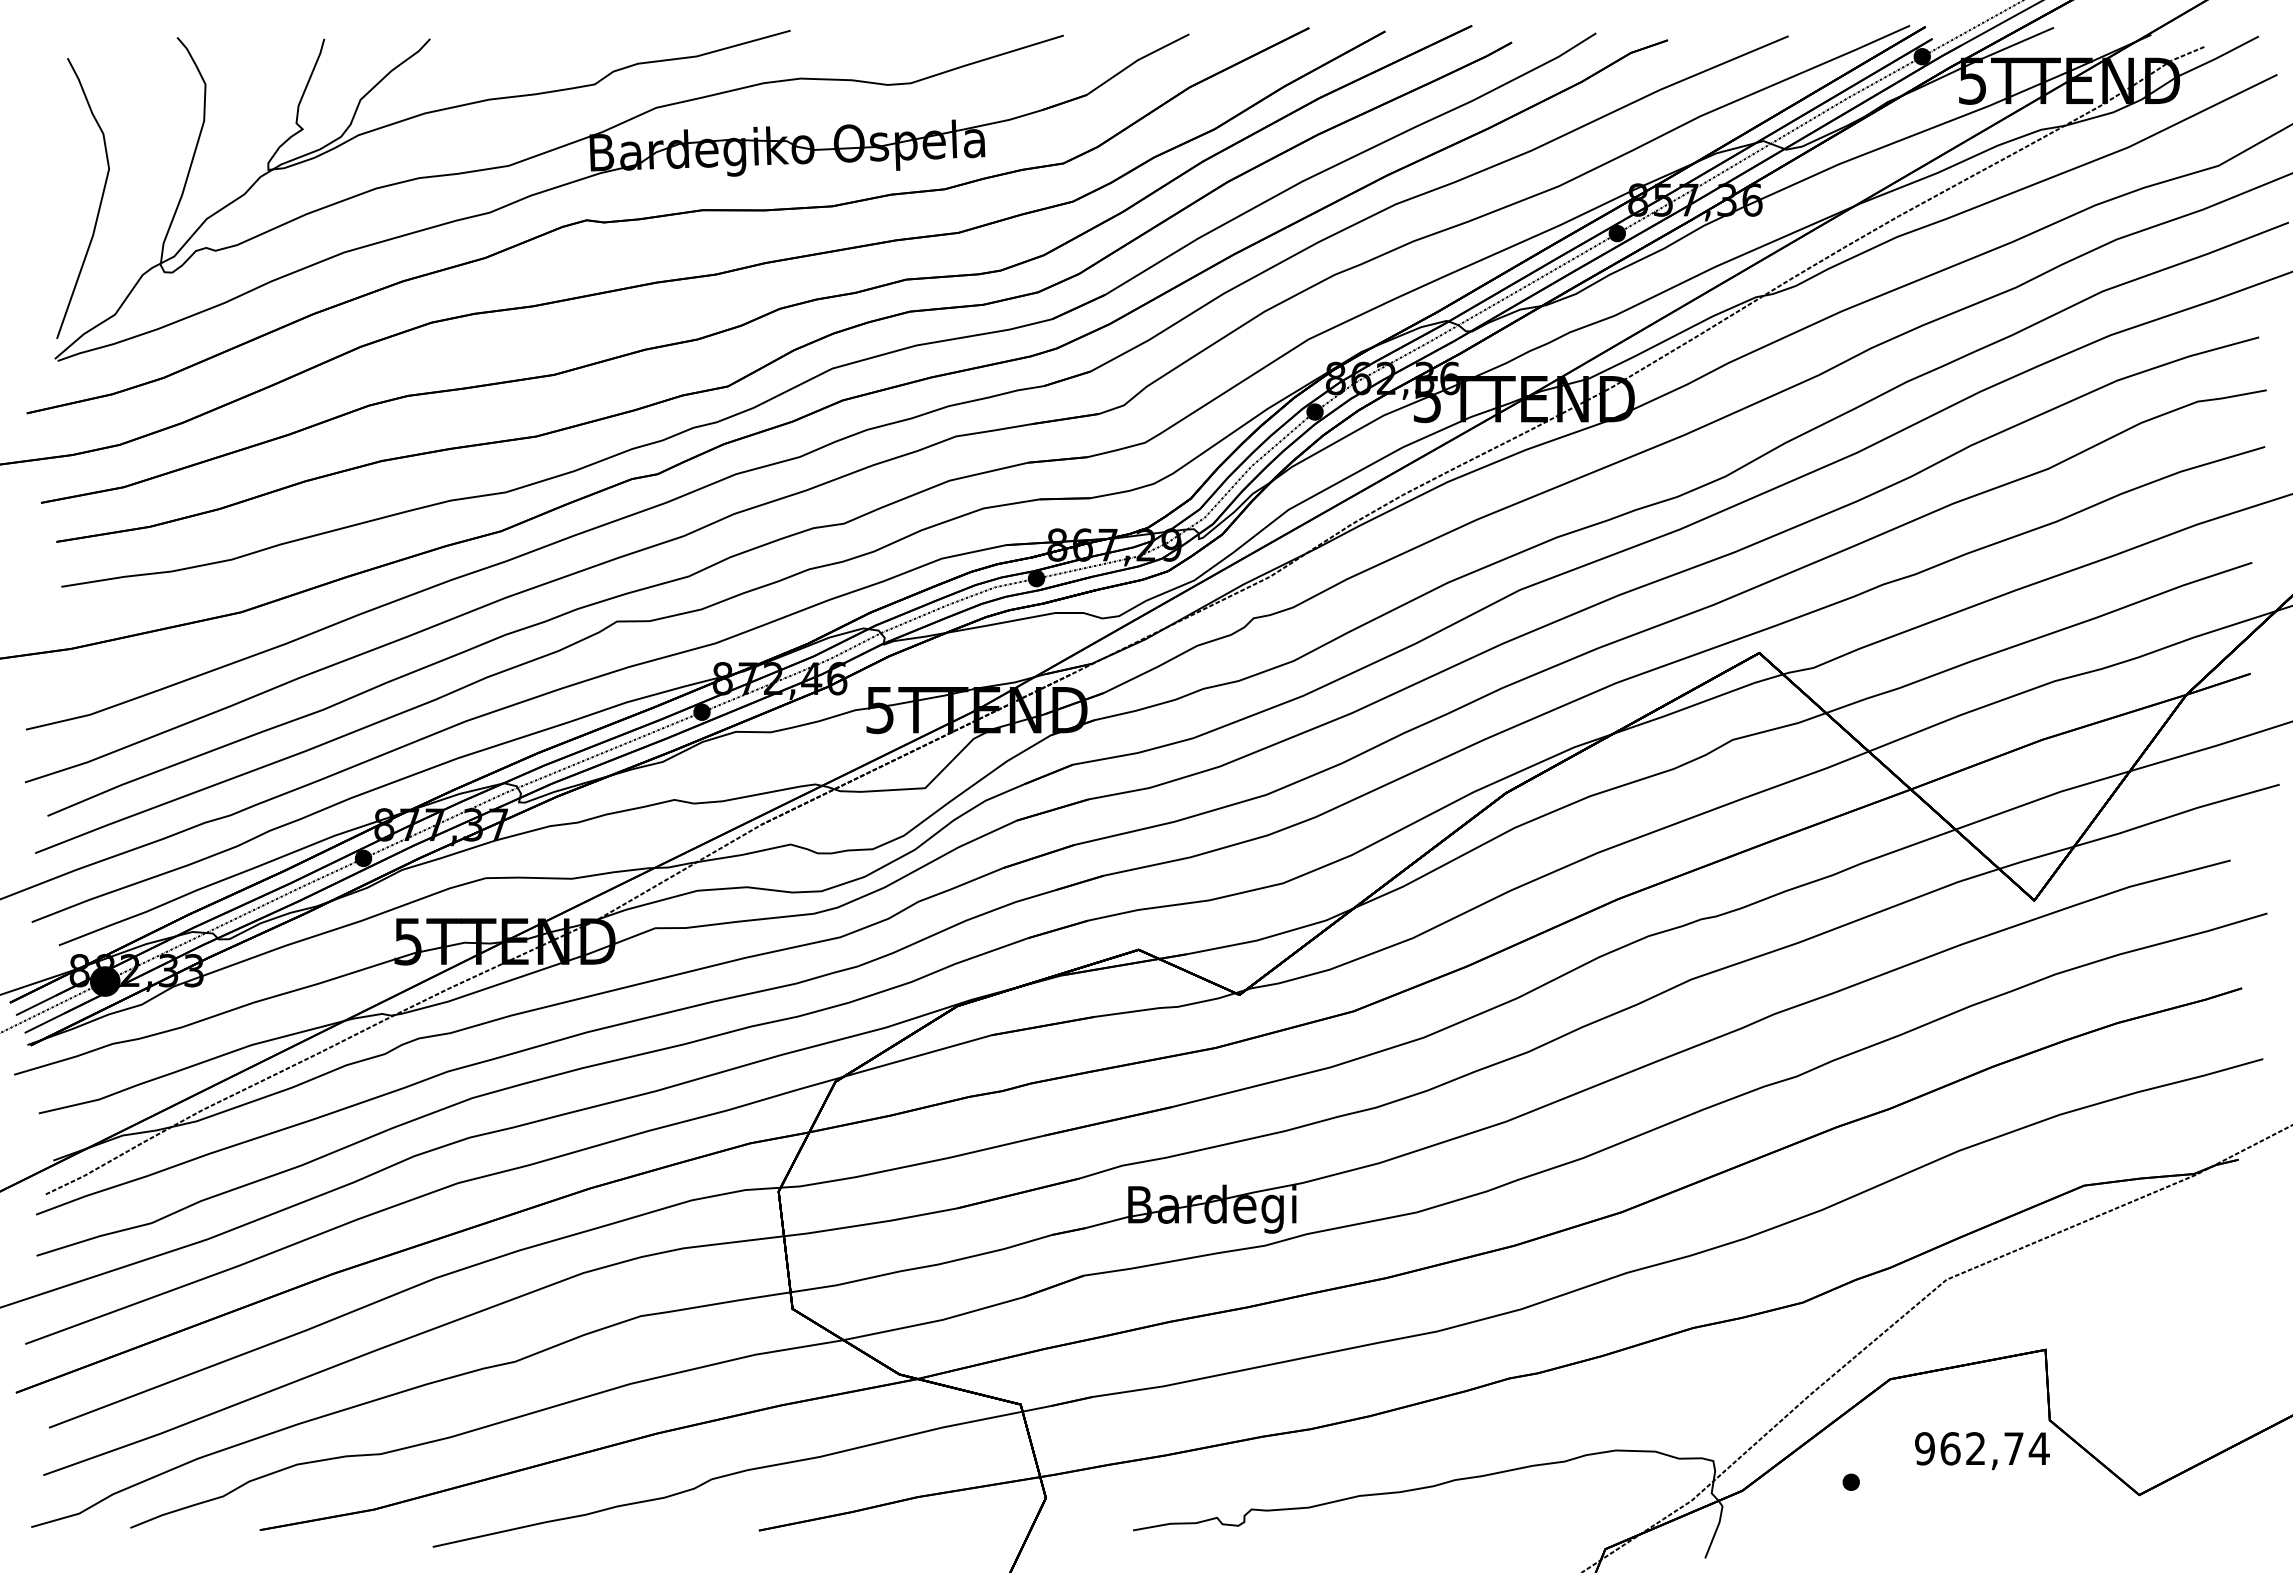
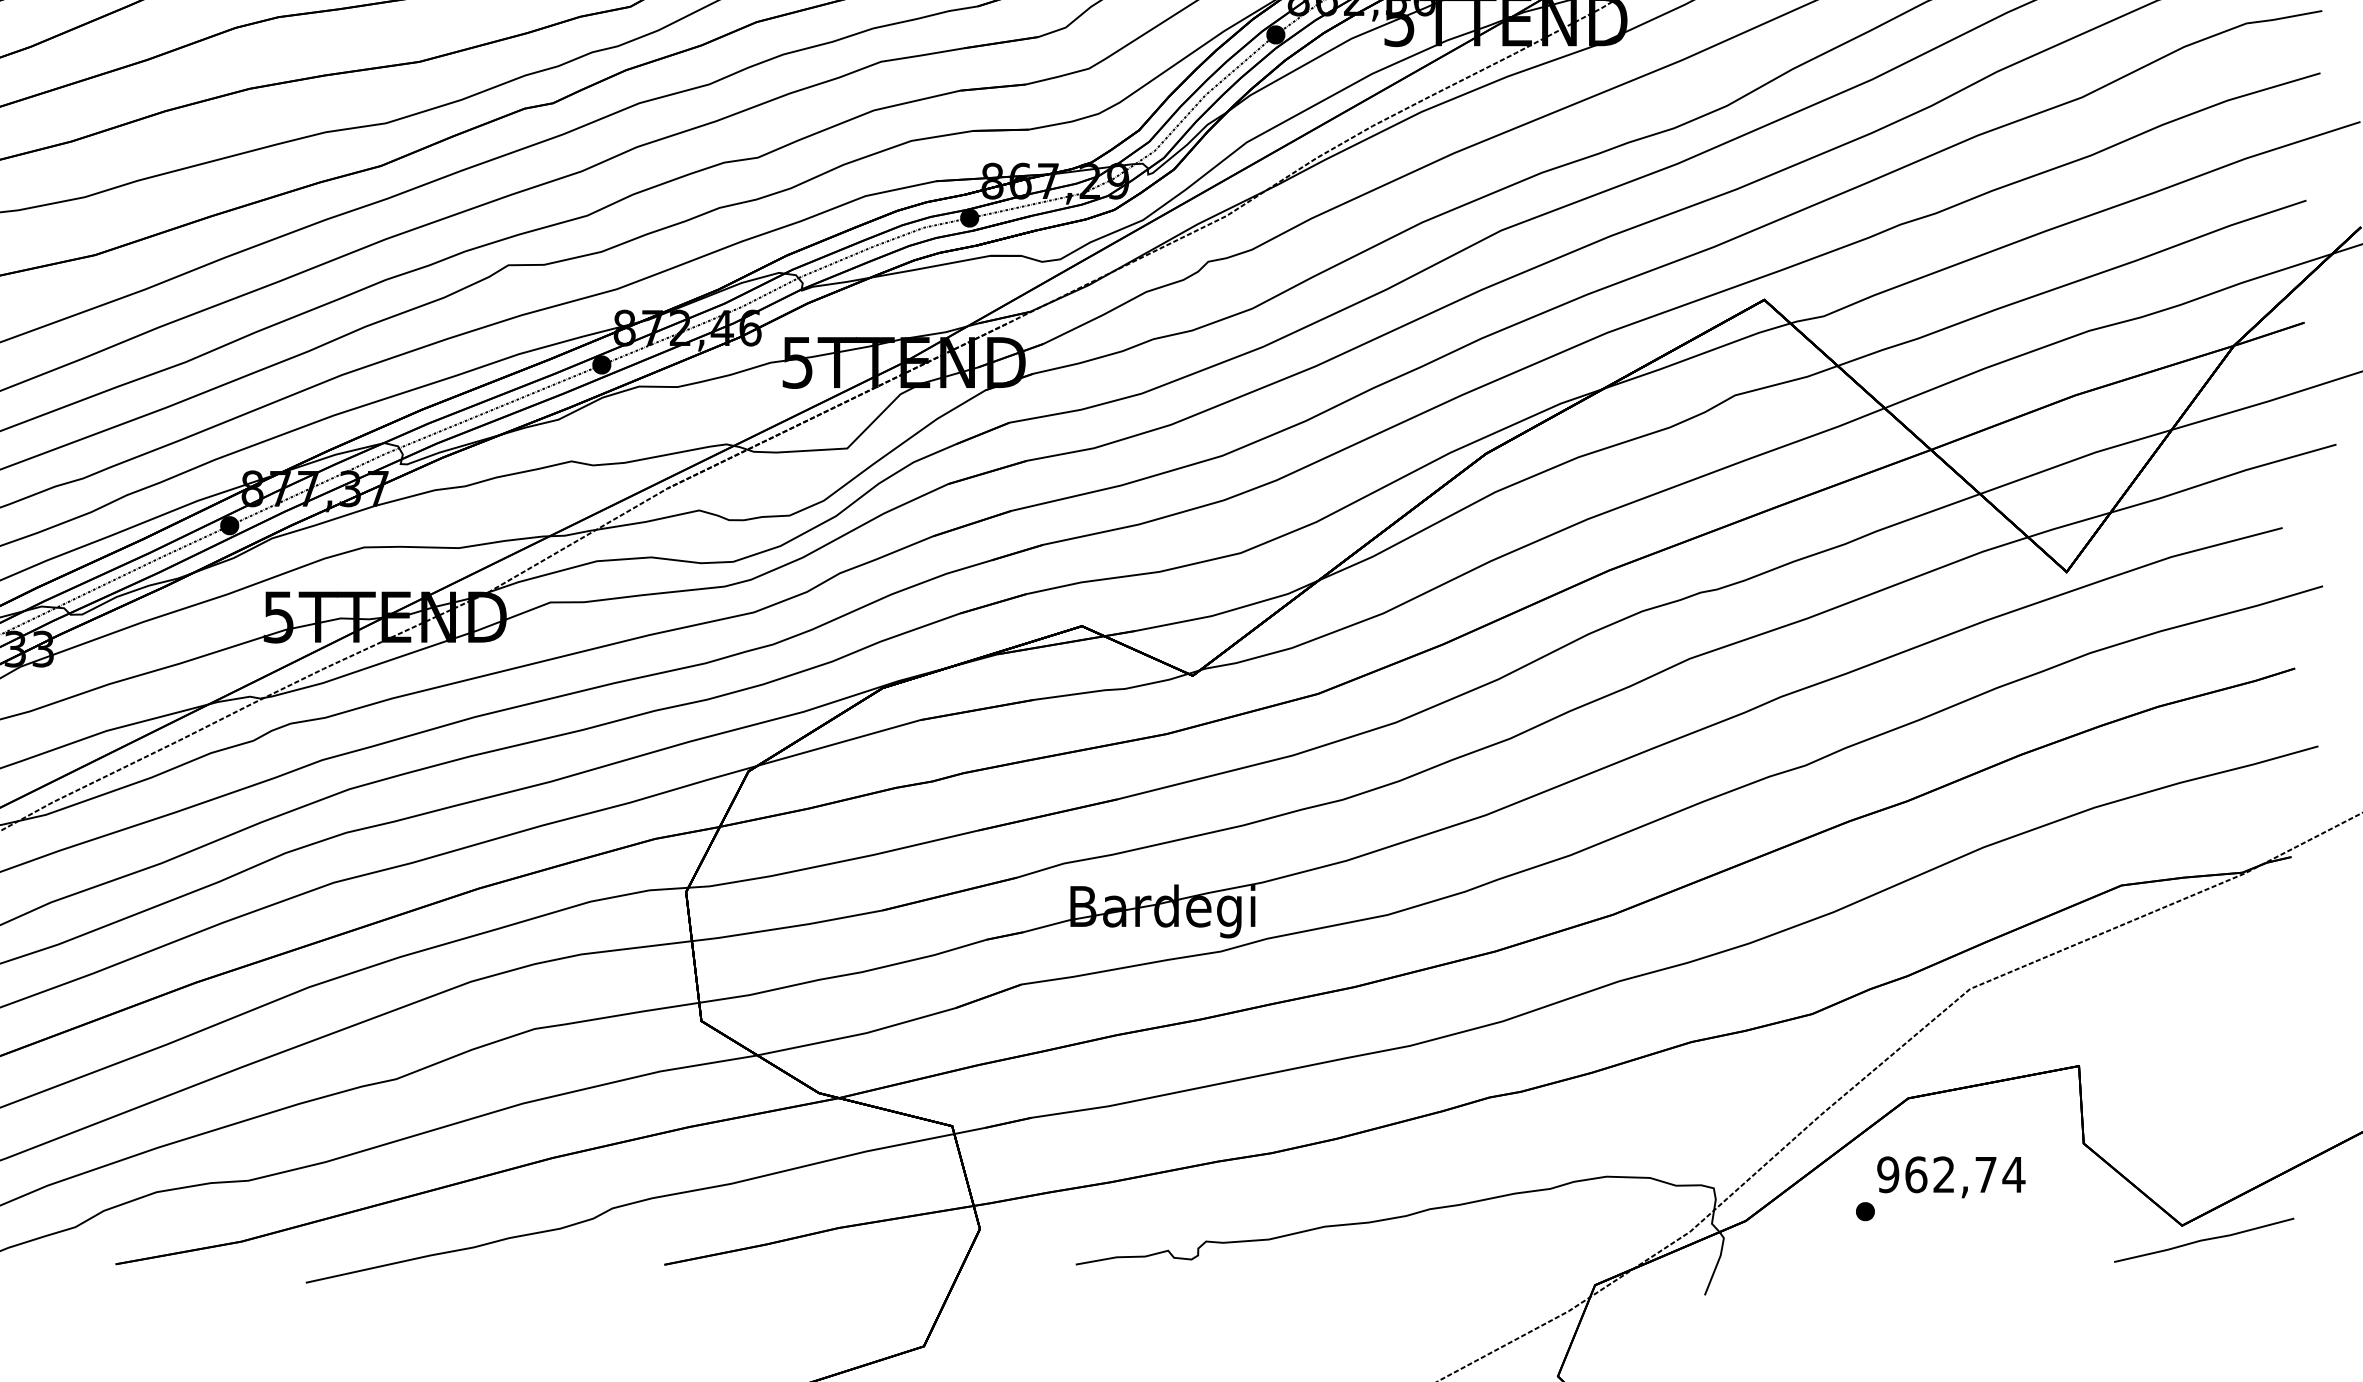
text: (1982, 1451) -> (1951, 1177), moved
line: (2159, 1507) -> (2204, 1239), added

